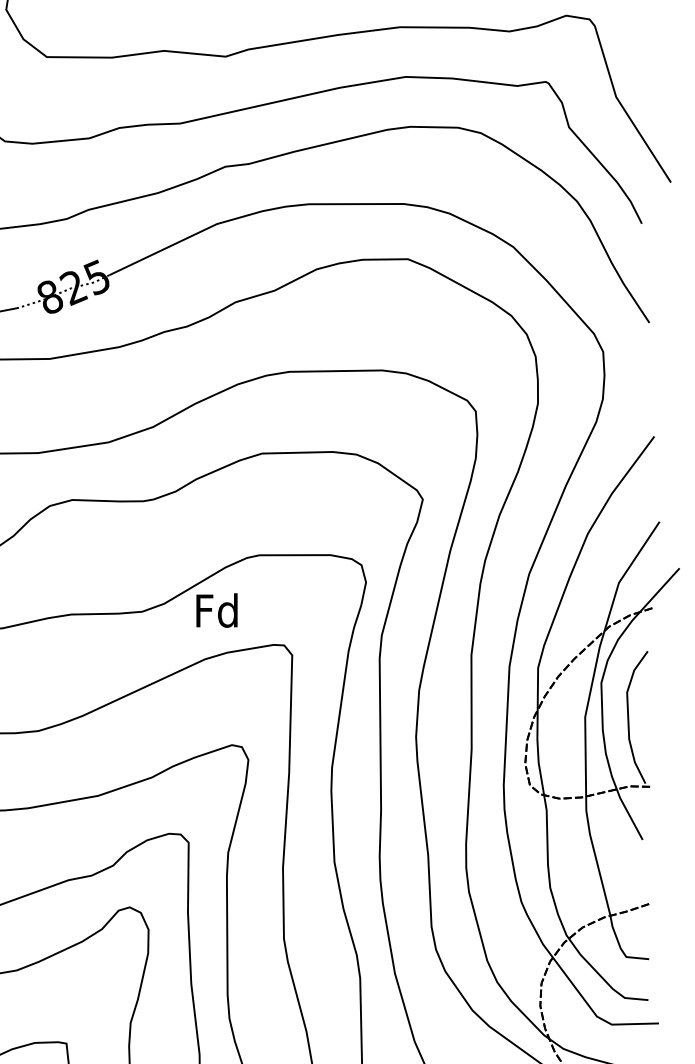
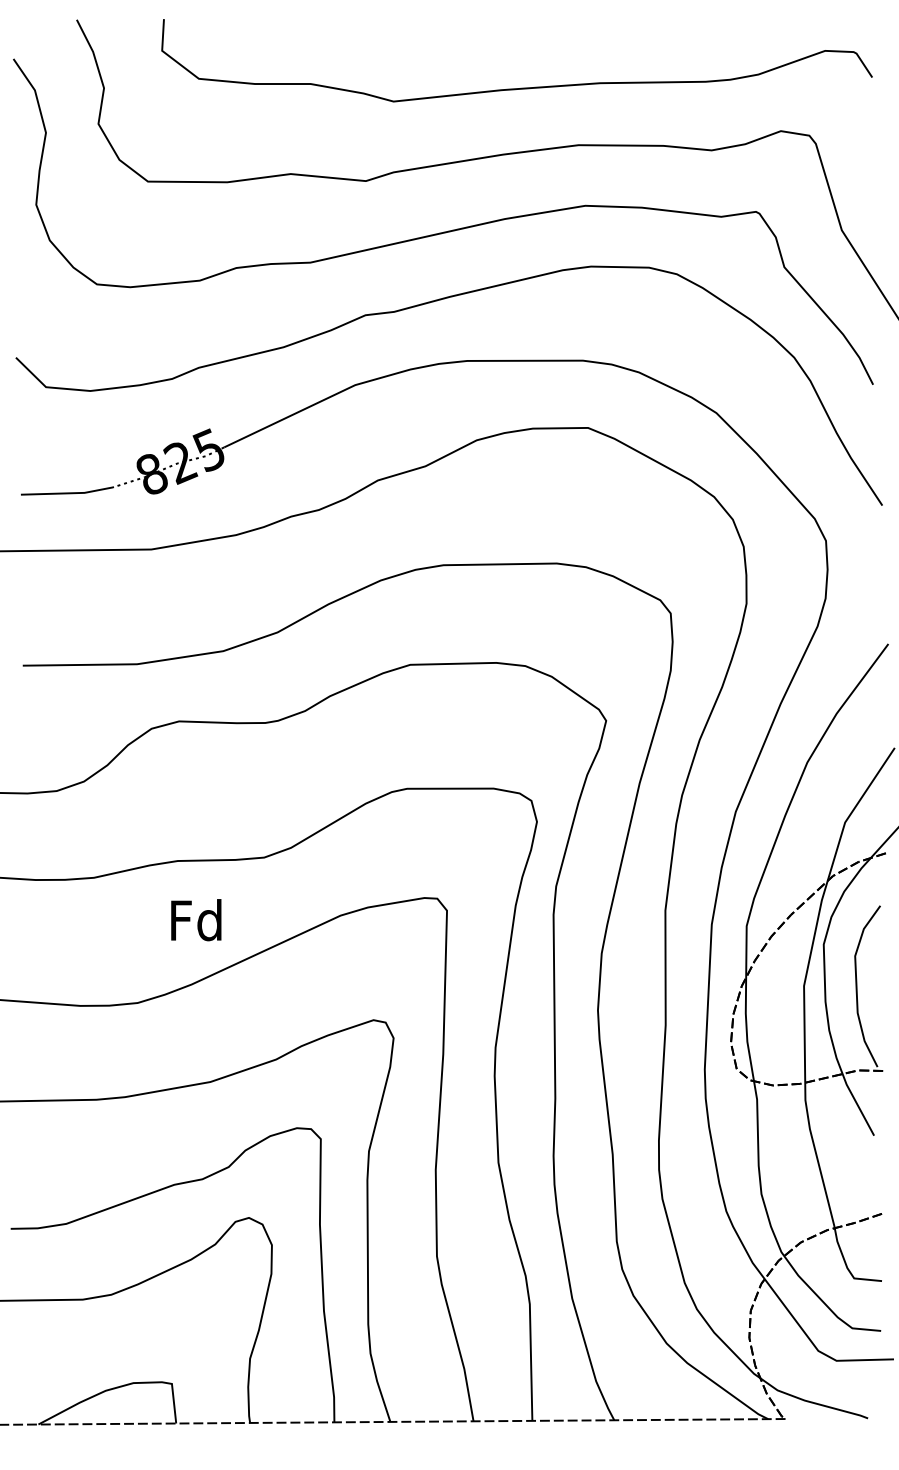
text: (217, 610) -> (196, 920), moved

